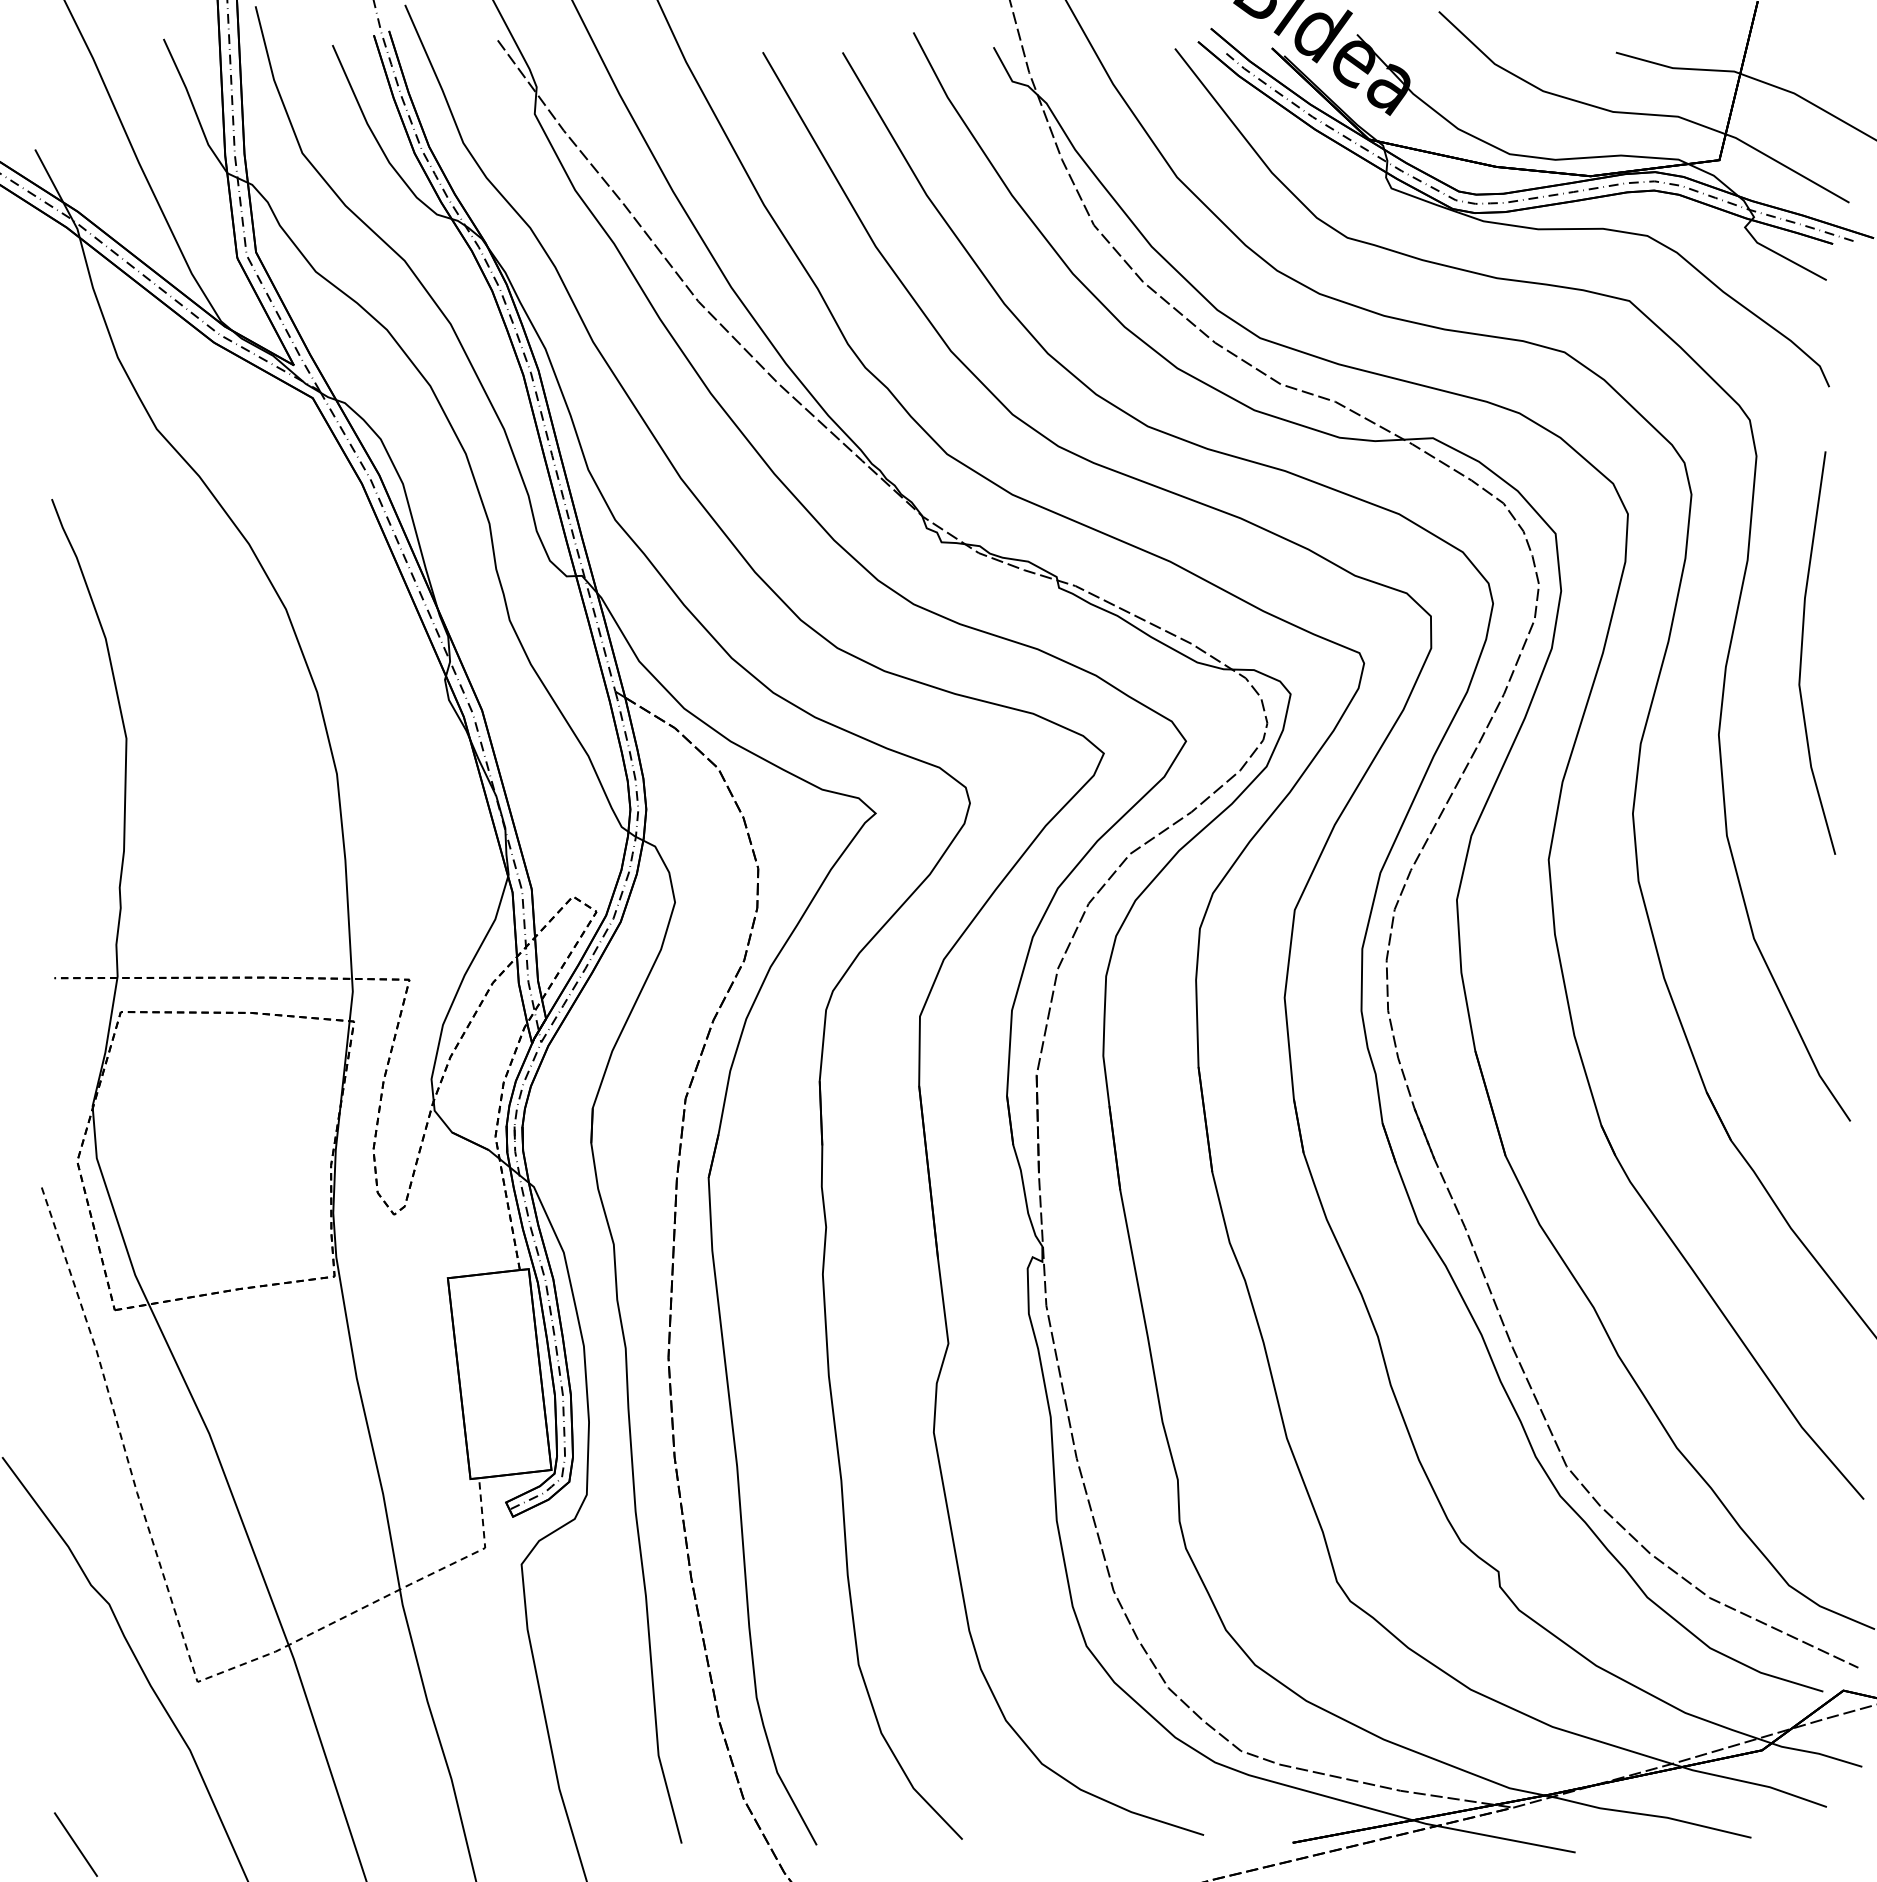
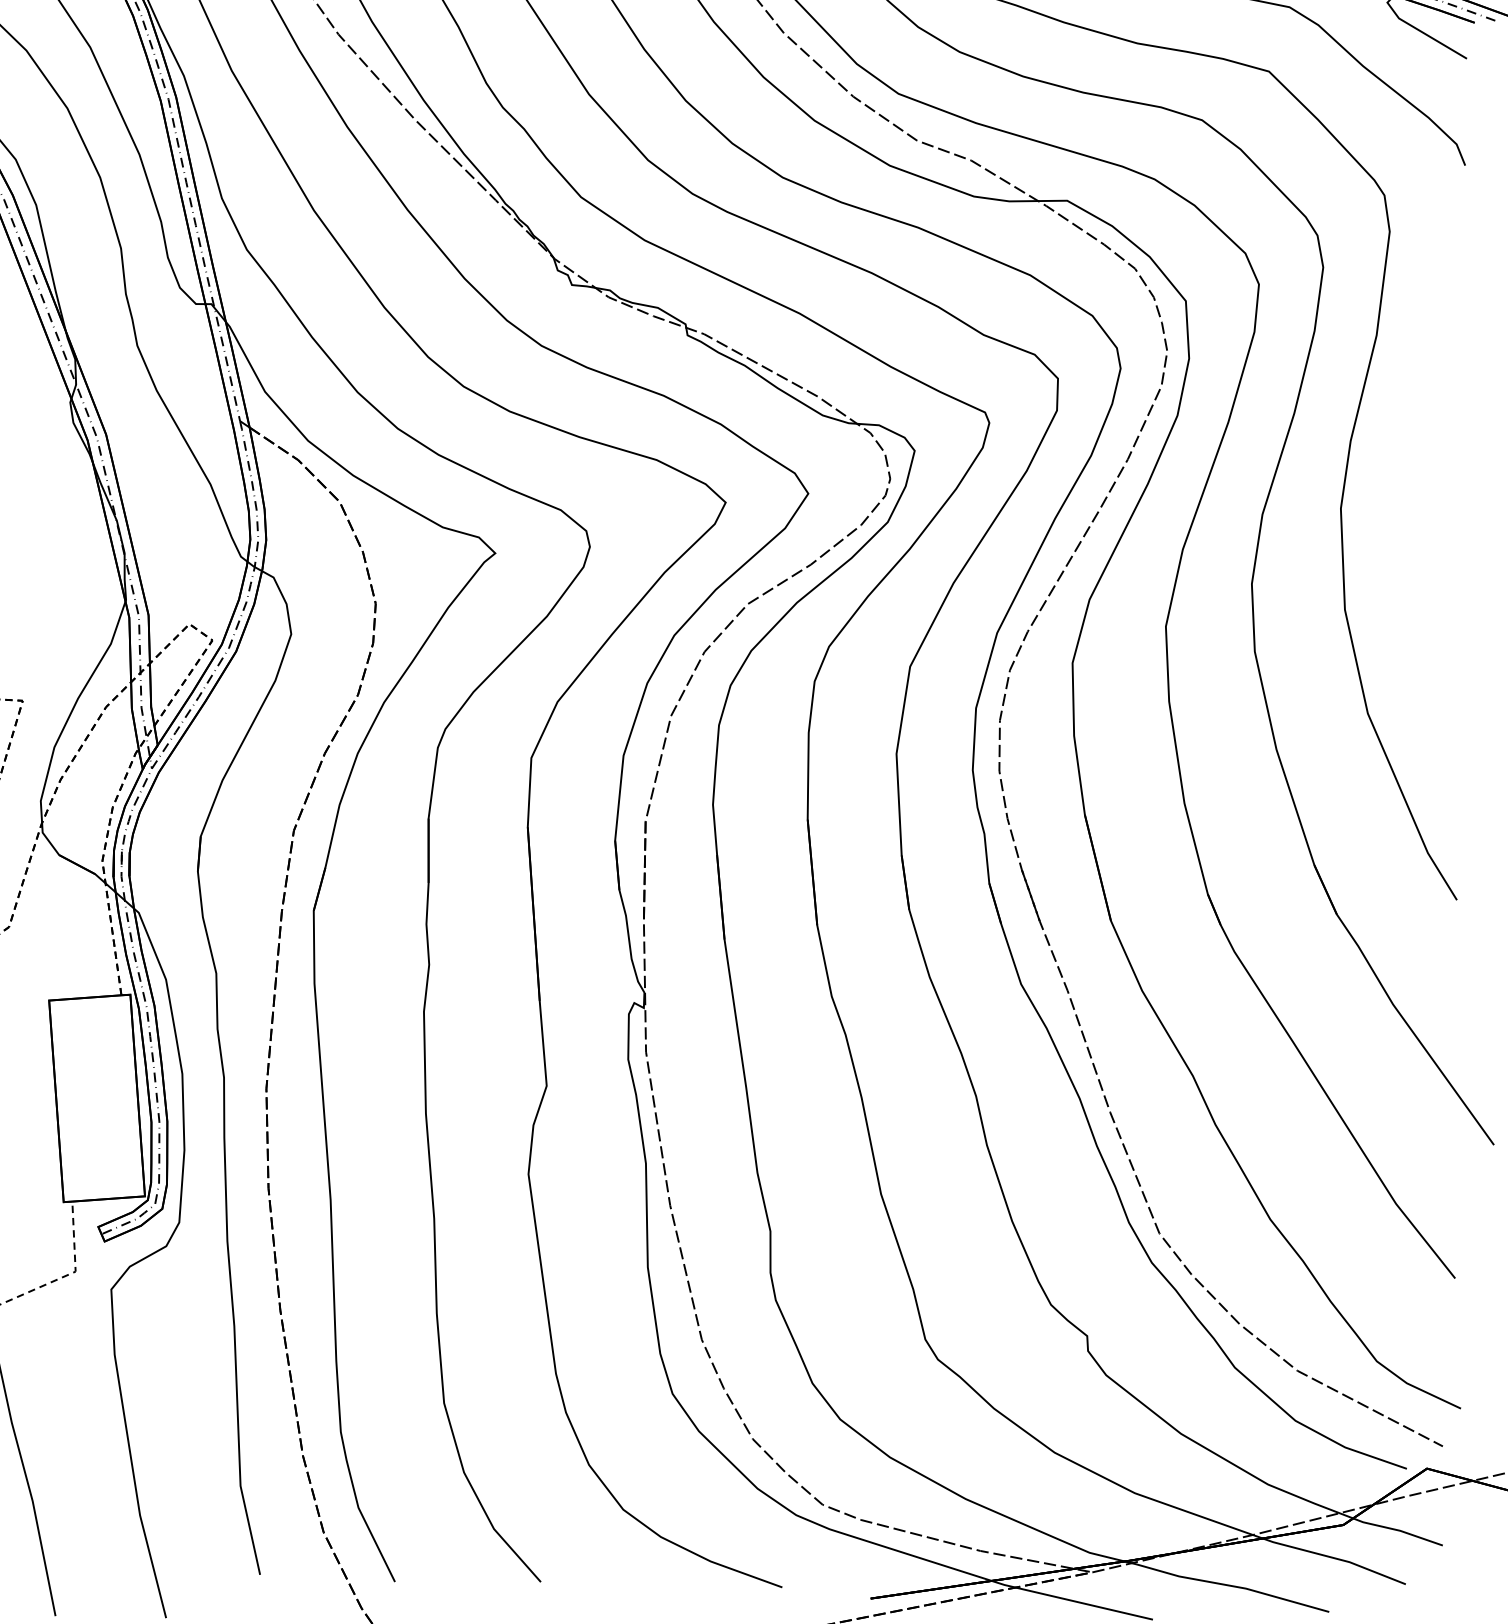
line: (1802, 652) -> (1427, 429), removed

